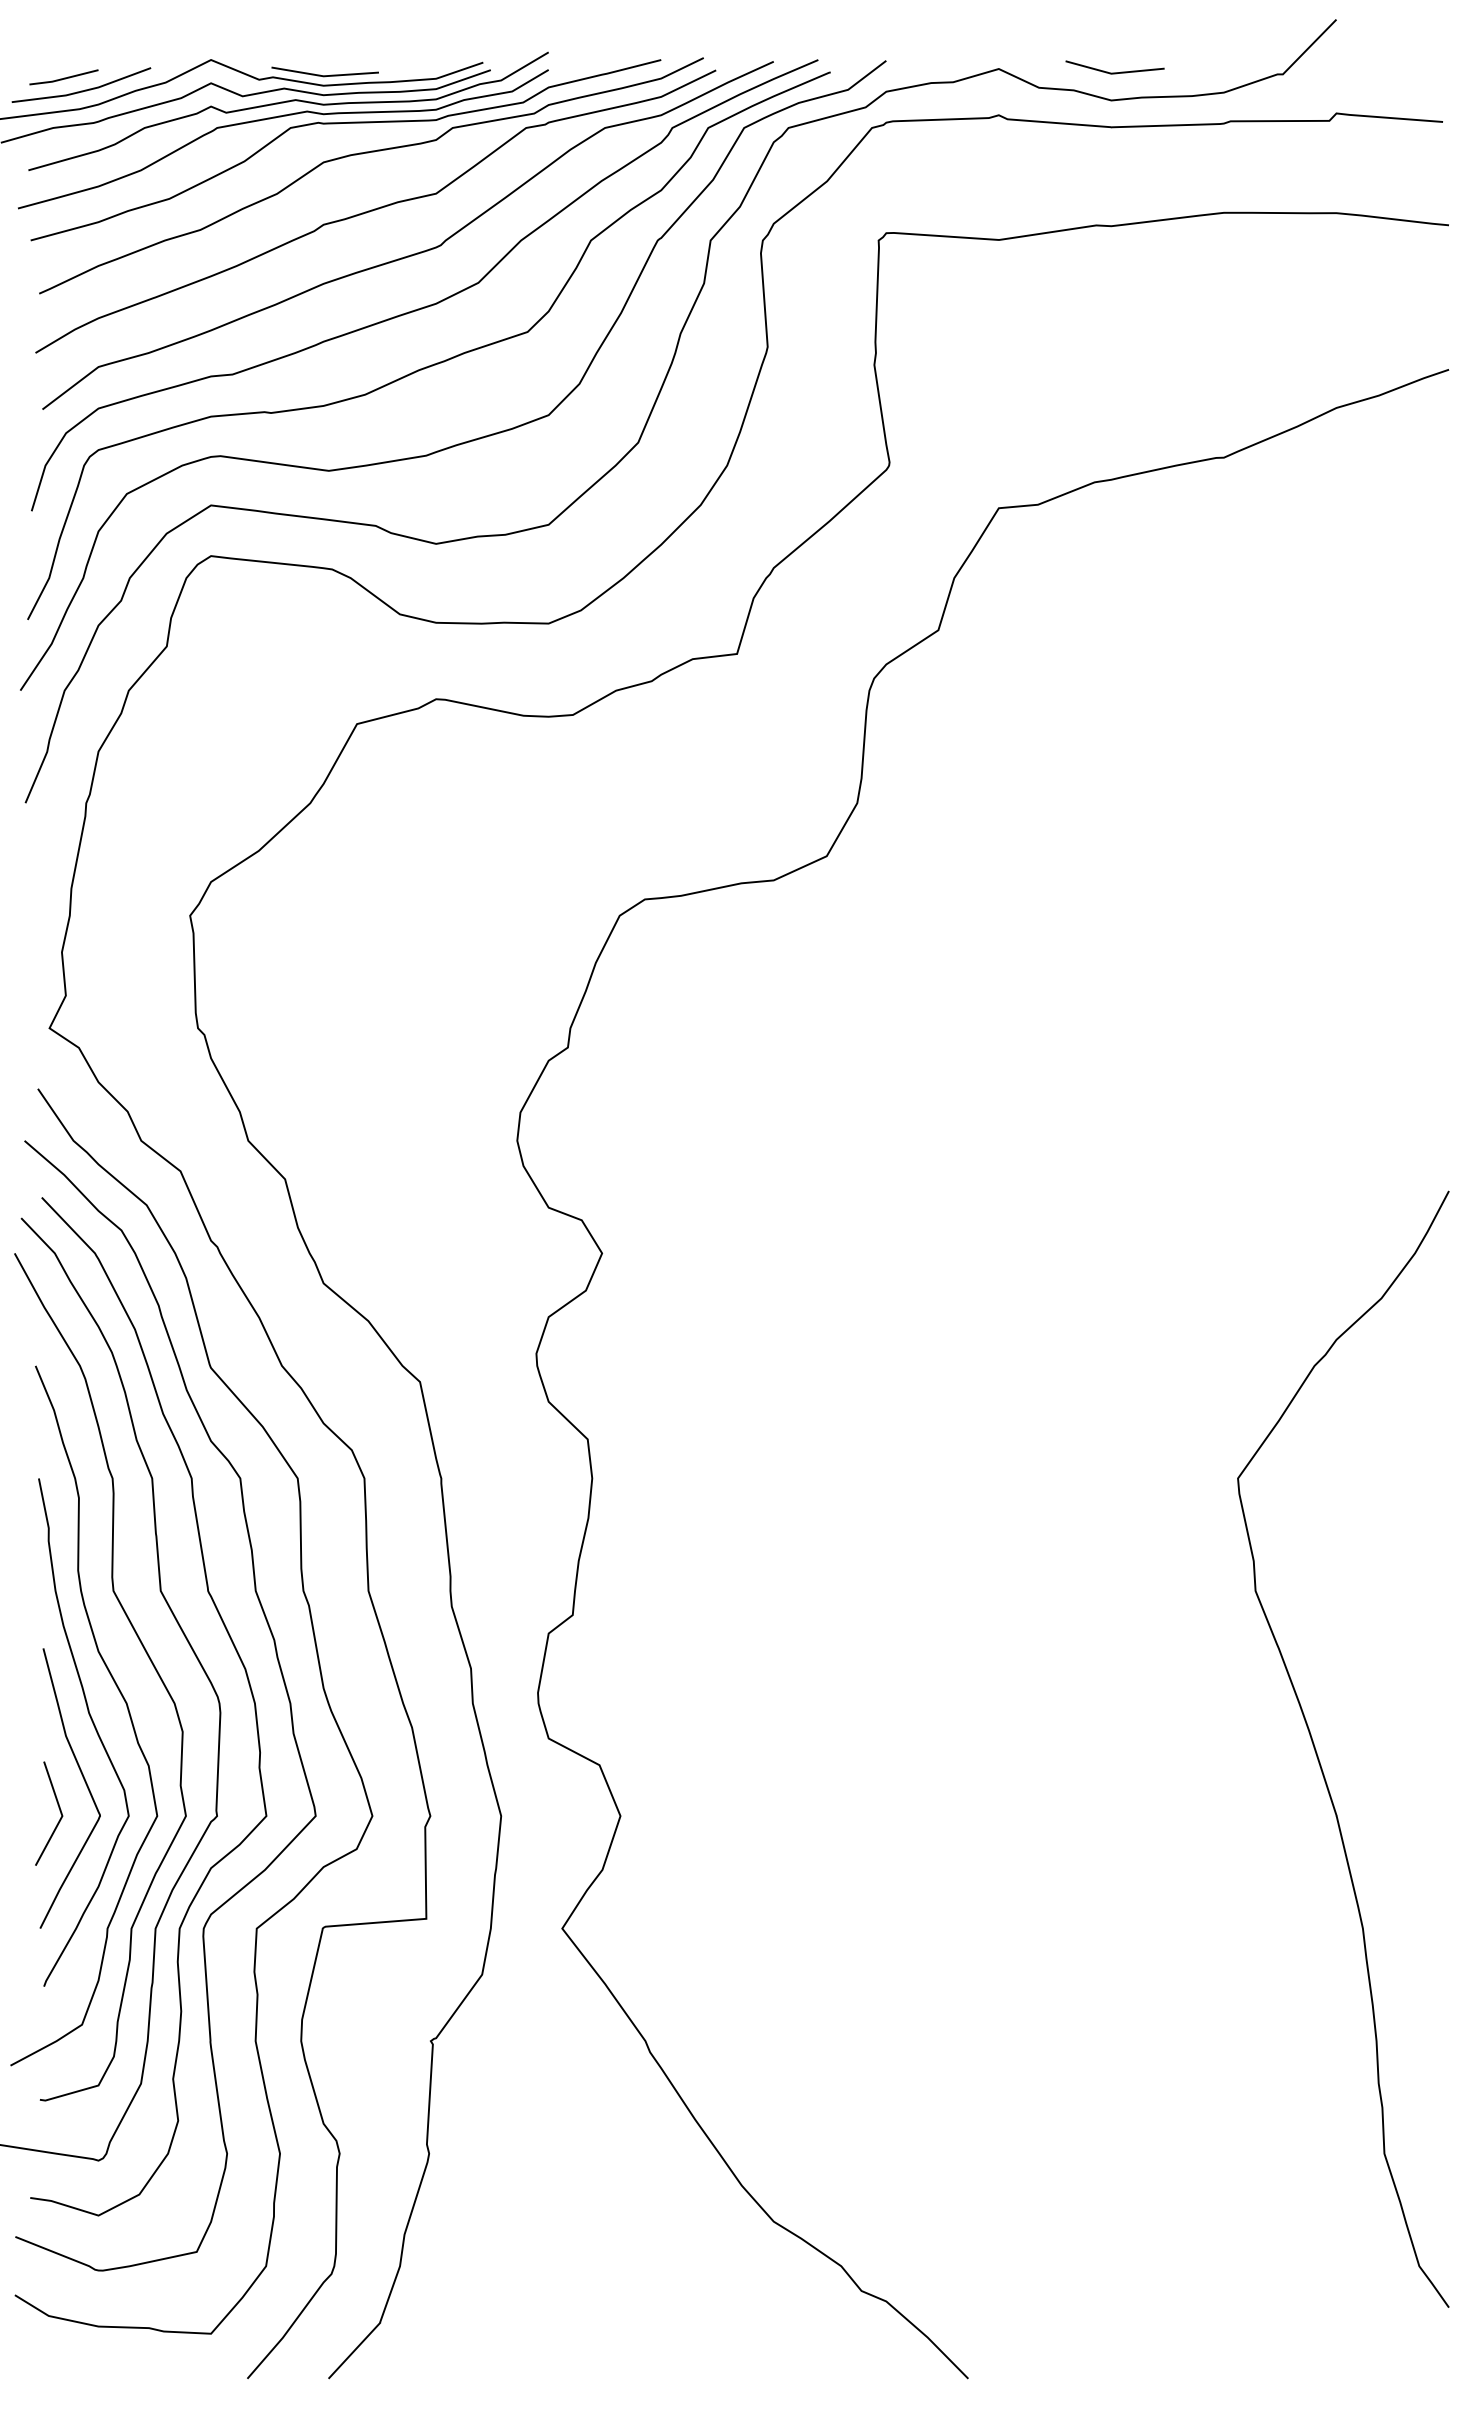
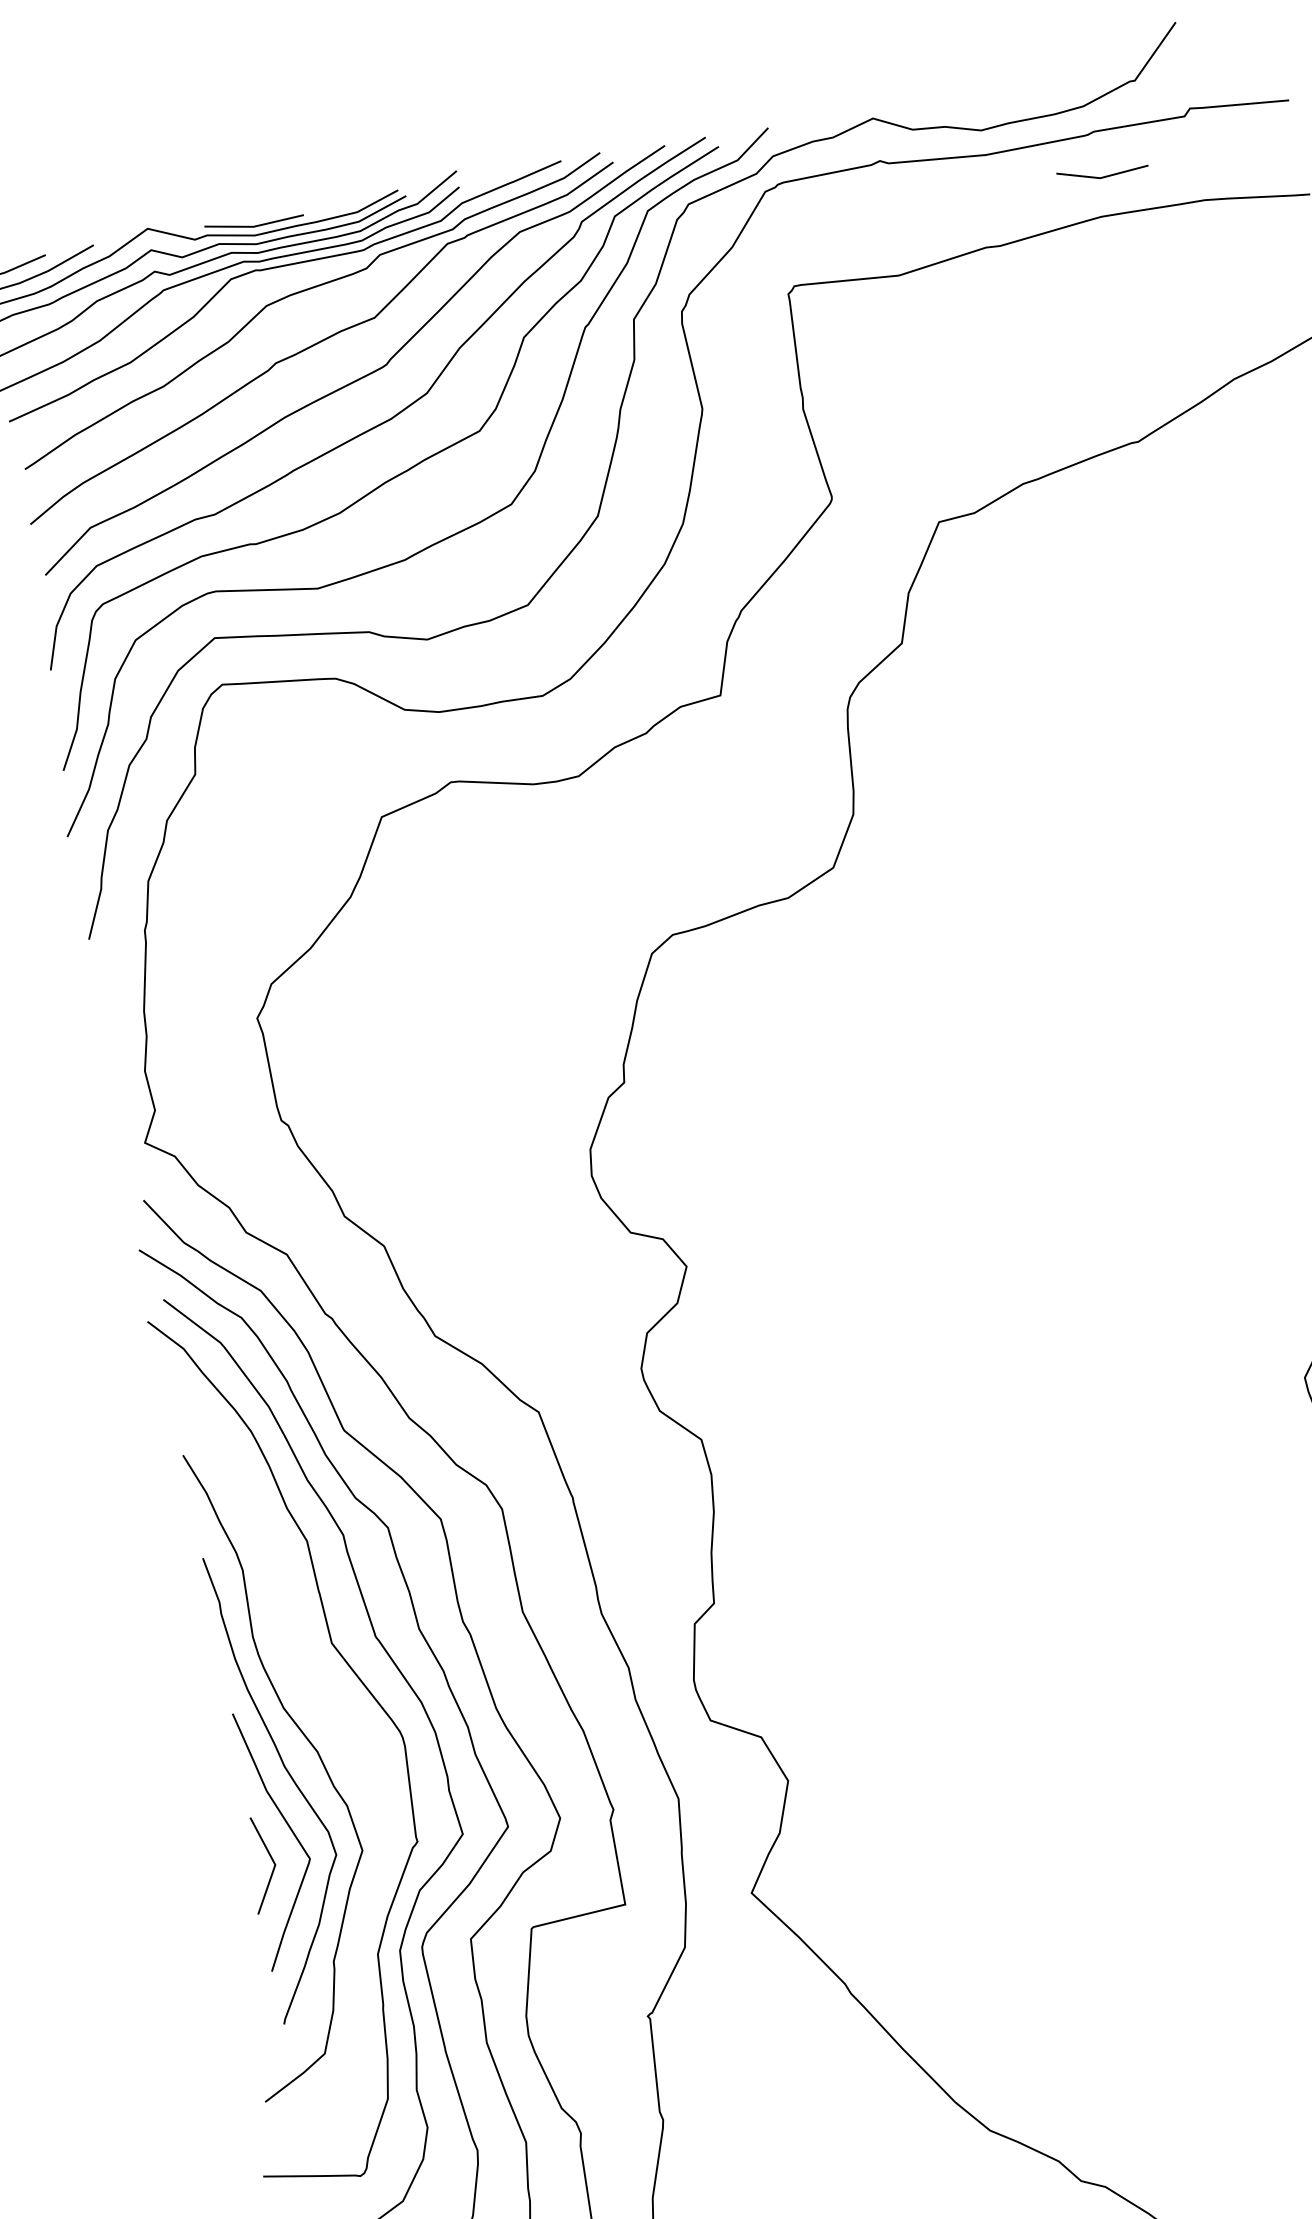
line: (1114, 72) -> (1102, 176), moved
curve: (146, 1654) -> (328, 1703), removed

